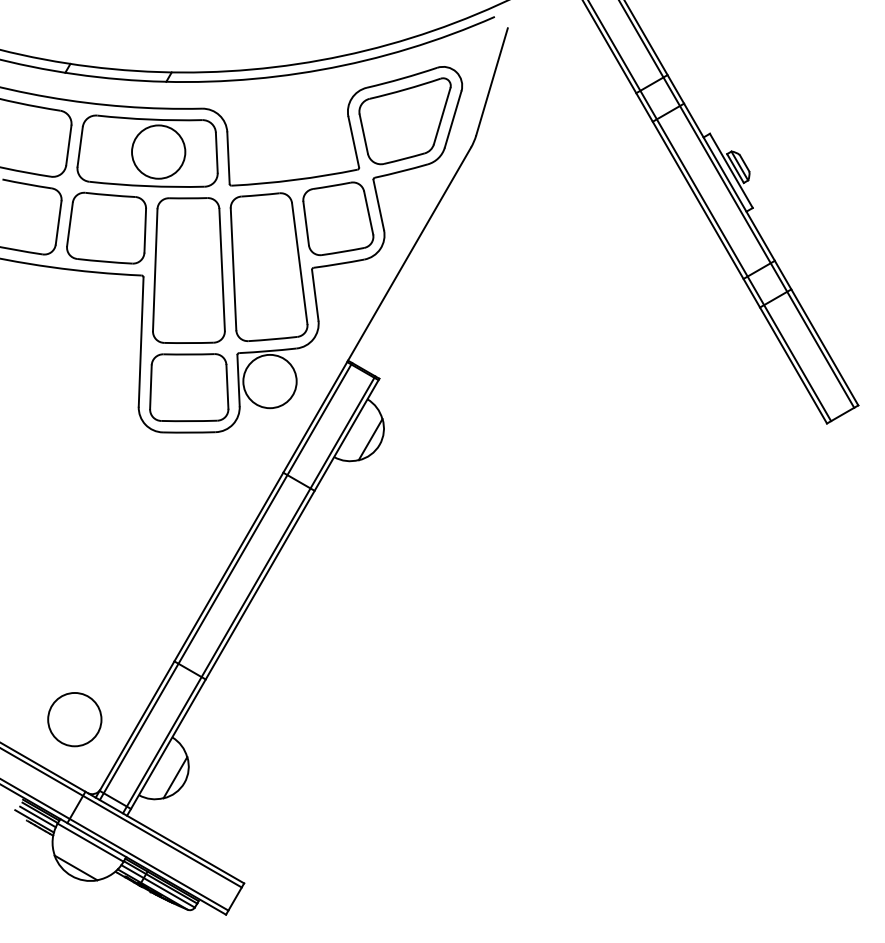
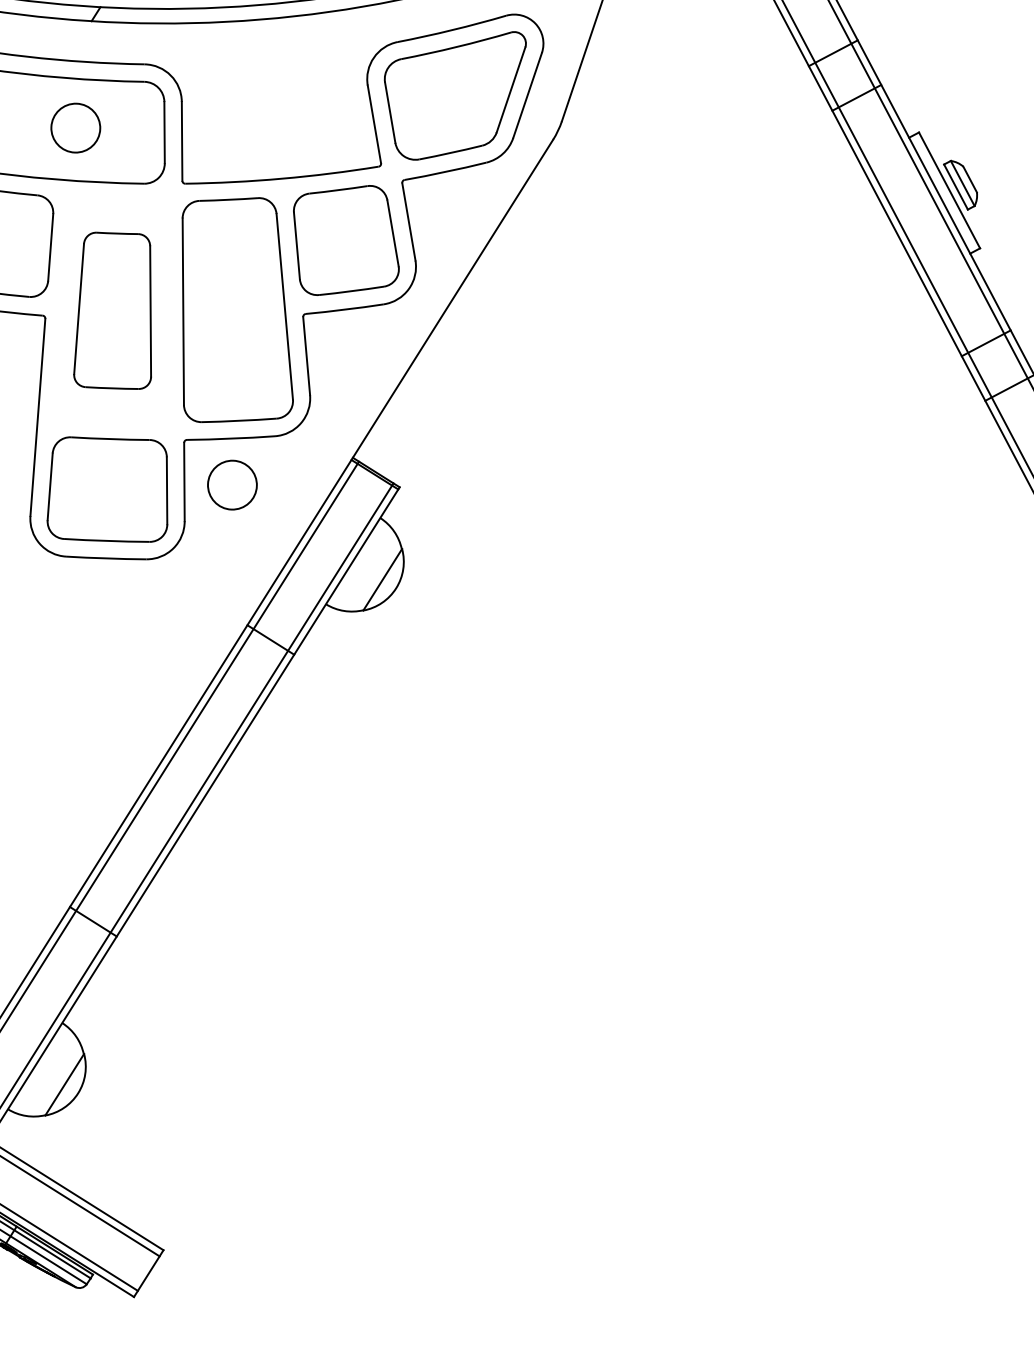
circle: (158, 151) -> (75, 127), size x0.6
part: (188, 270) -> (114, 310), size x0.7
circle: (269, 381) -> (231, 485), size x0.6

